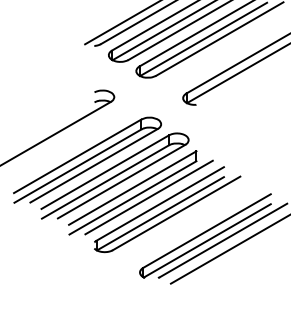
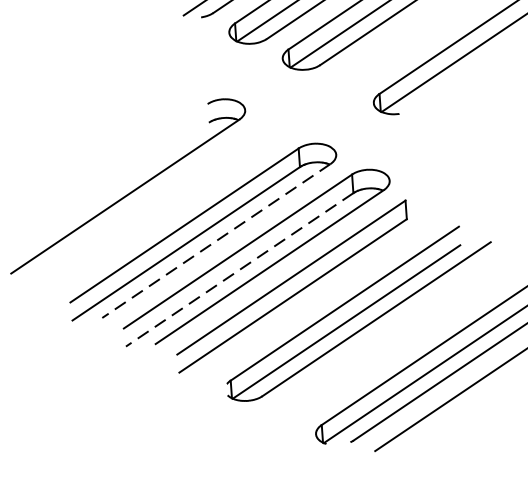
line: (94, 165) -> (217, 240), solid -> dashed
line: (105, 182) -> (239, 270), solid -> dashed
line: (148, 197) -> (322, 293), removed

